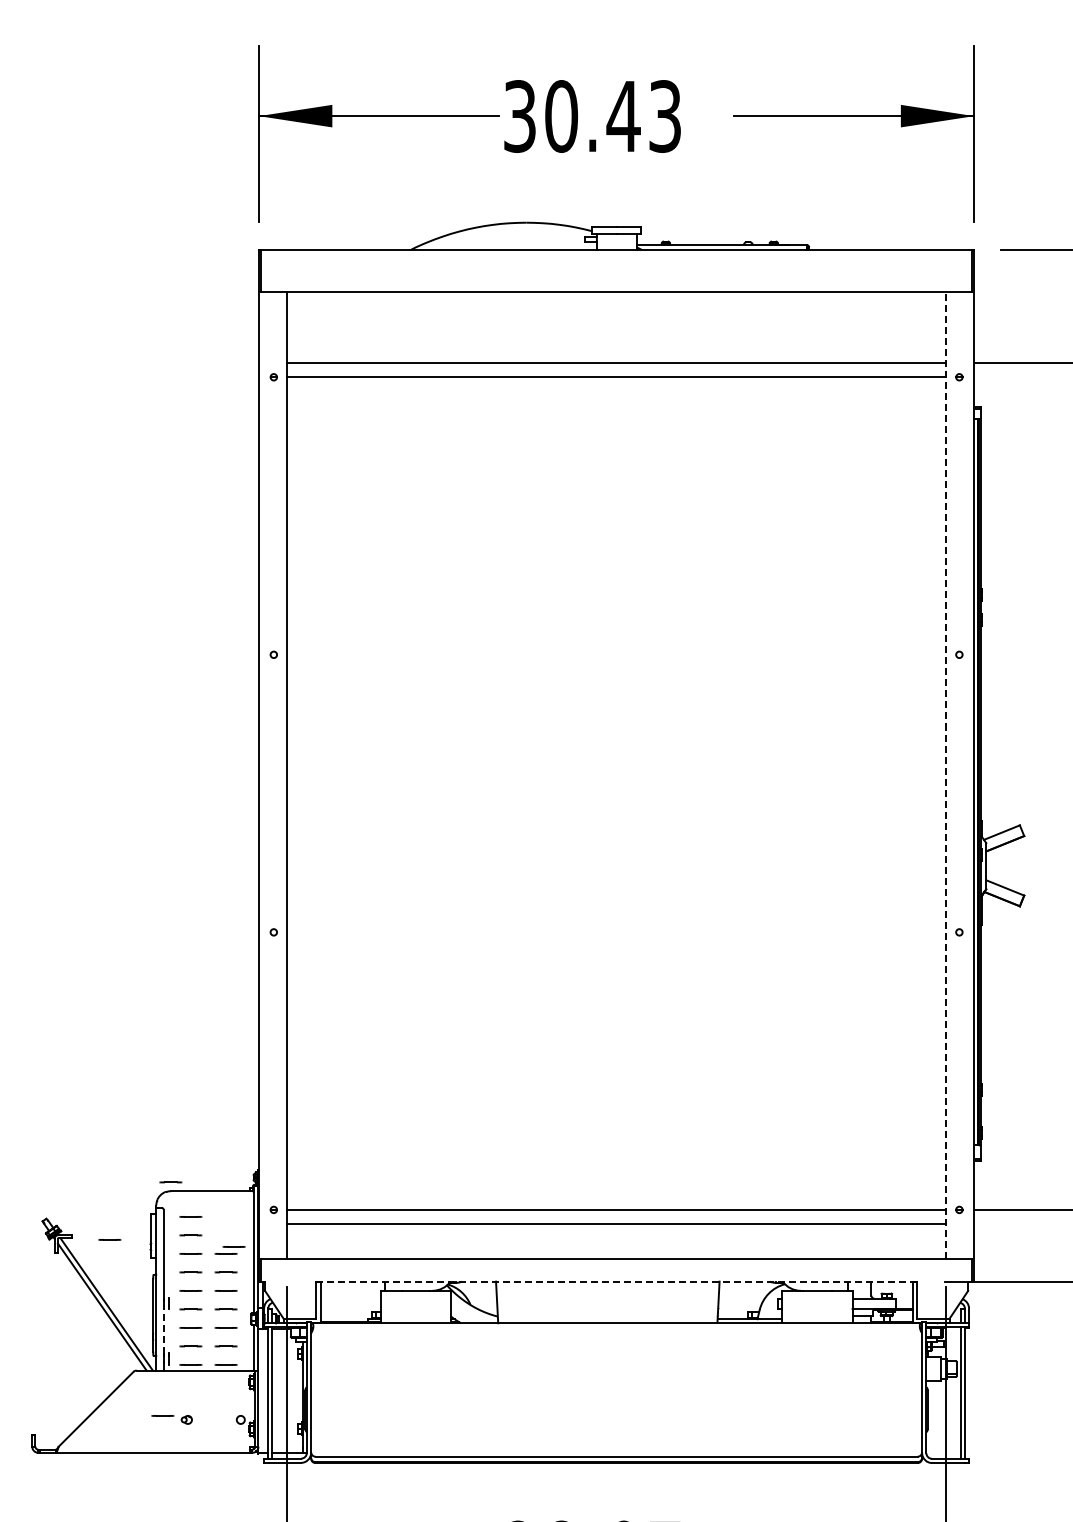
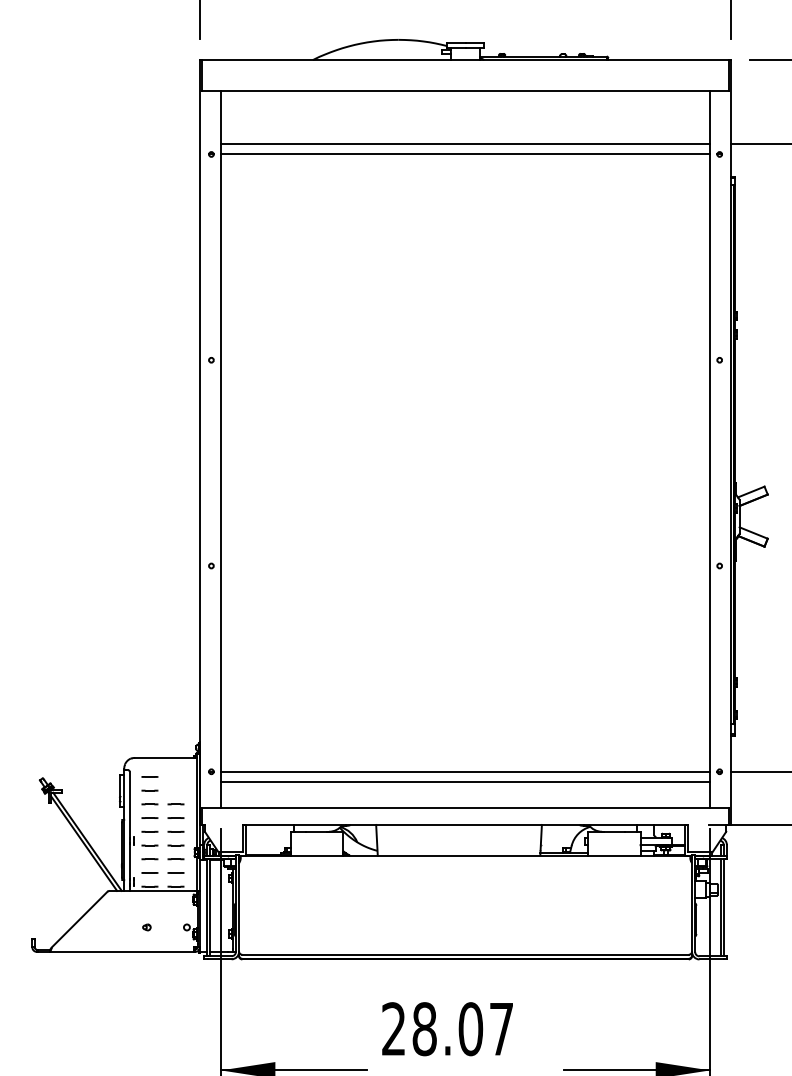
line: (946, 774) -> (710, 448), dashed -> solid
line: (170, 1182) -> (134, 751), removed
line: (109, 1239) -> (89, 793), removed
line: (233, 1246) -> (181, 798), removed
line: (616, 1281) -> (465, 824), dashed -> solid
line: (163, 1330) -> (129, 861), dashed -> solid
line: (162, 1415) -> (128, 924), removed

